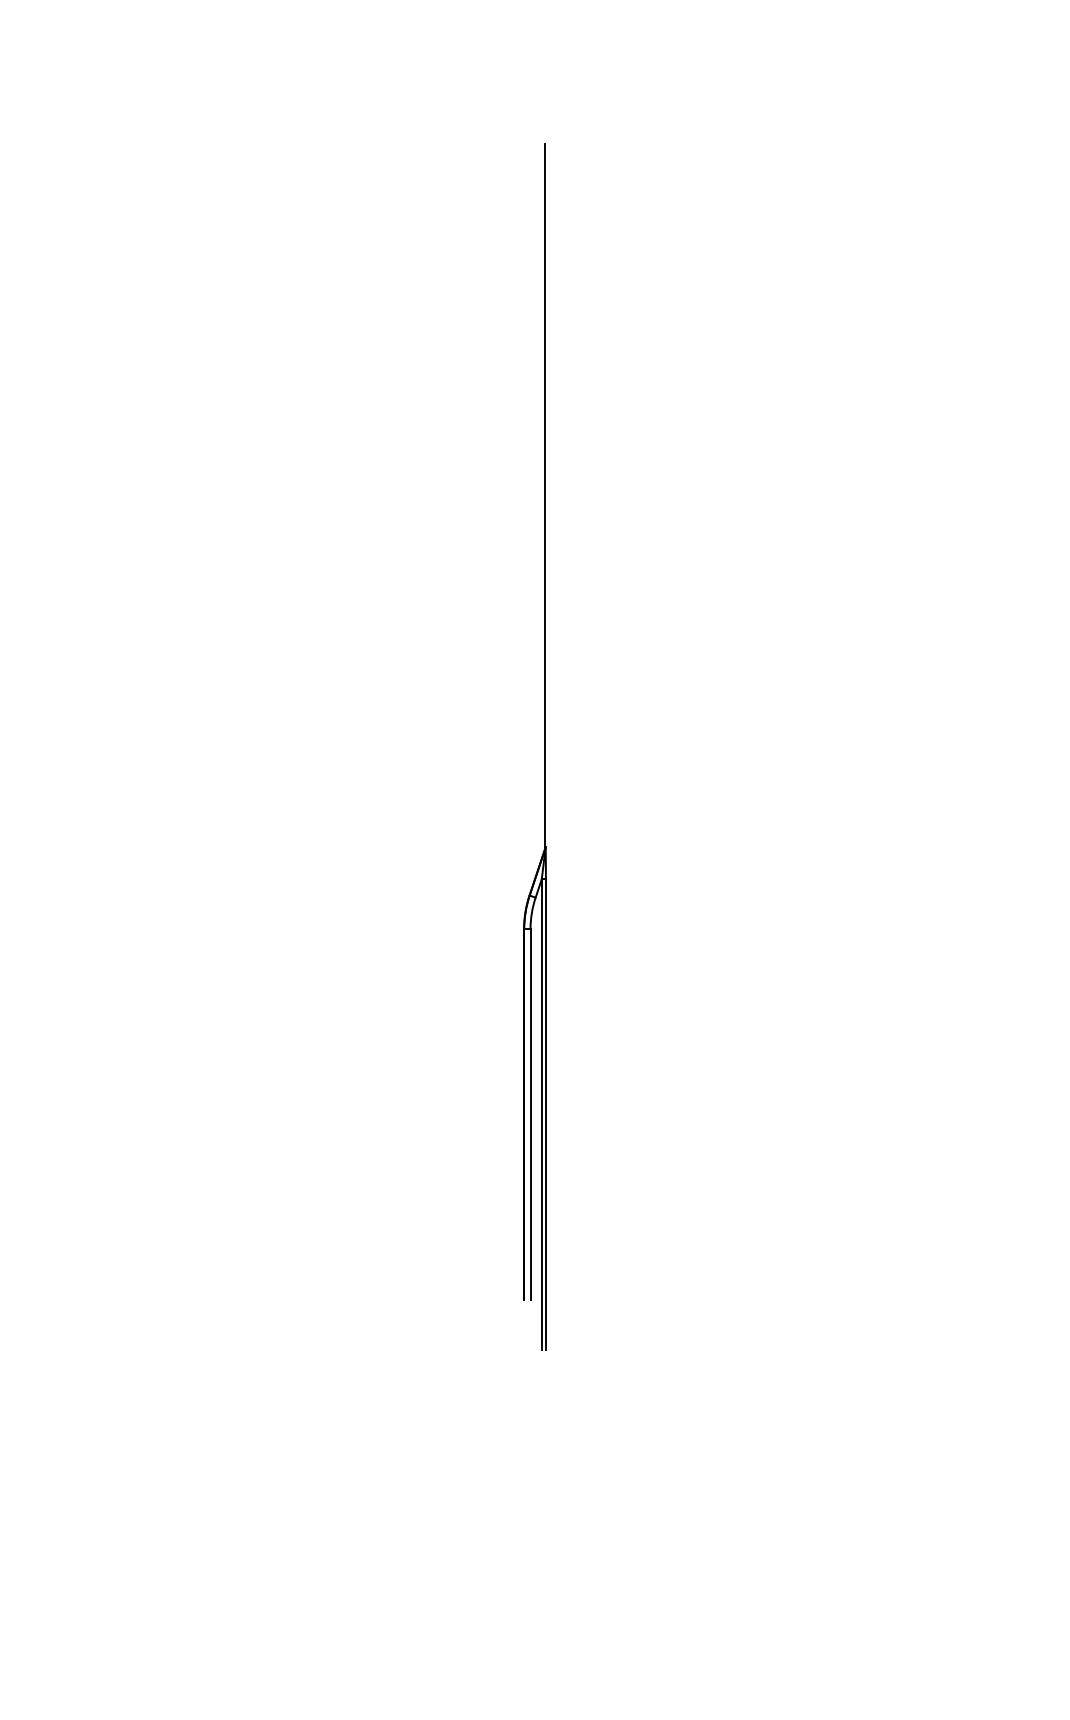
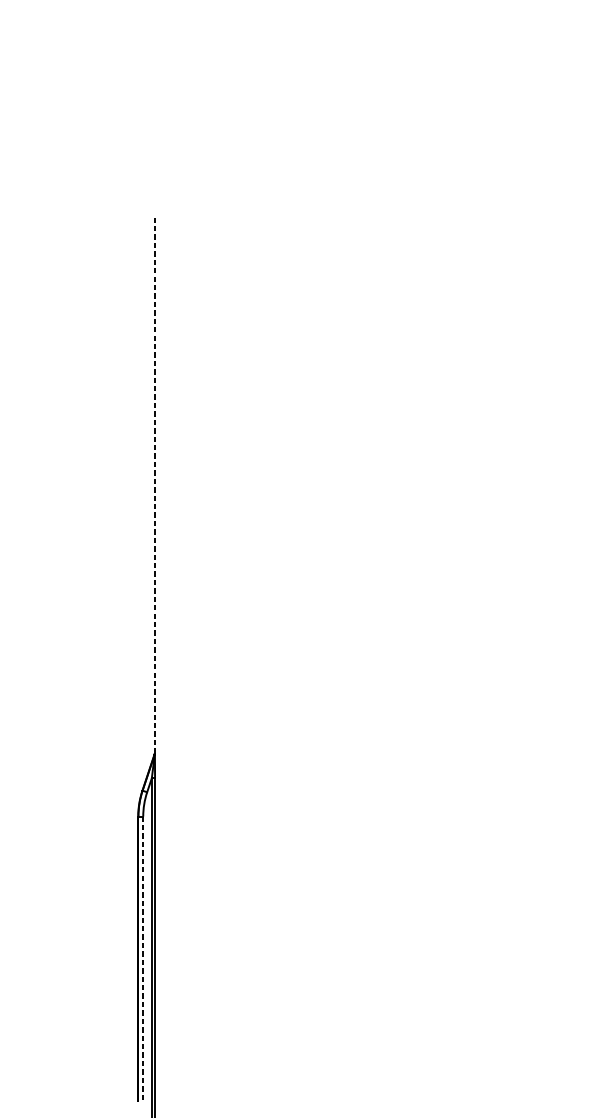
line: (545, 495) -> (154, 484), solid -> dashed
line: (530, 1115) -> (143, 959), solid -> dashed

